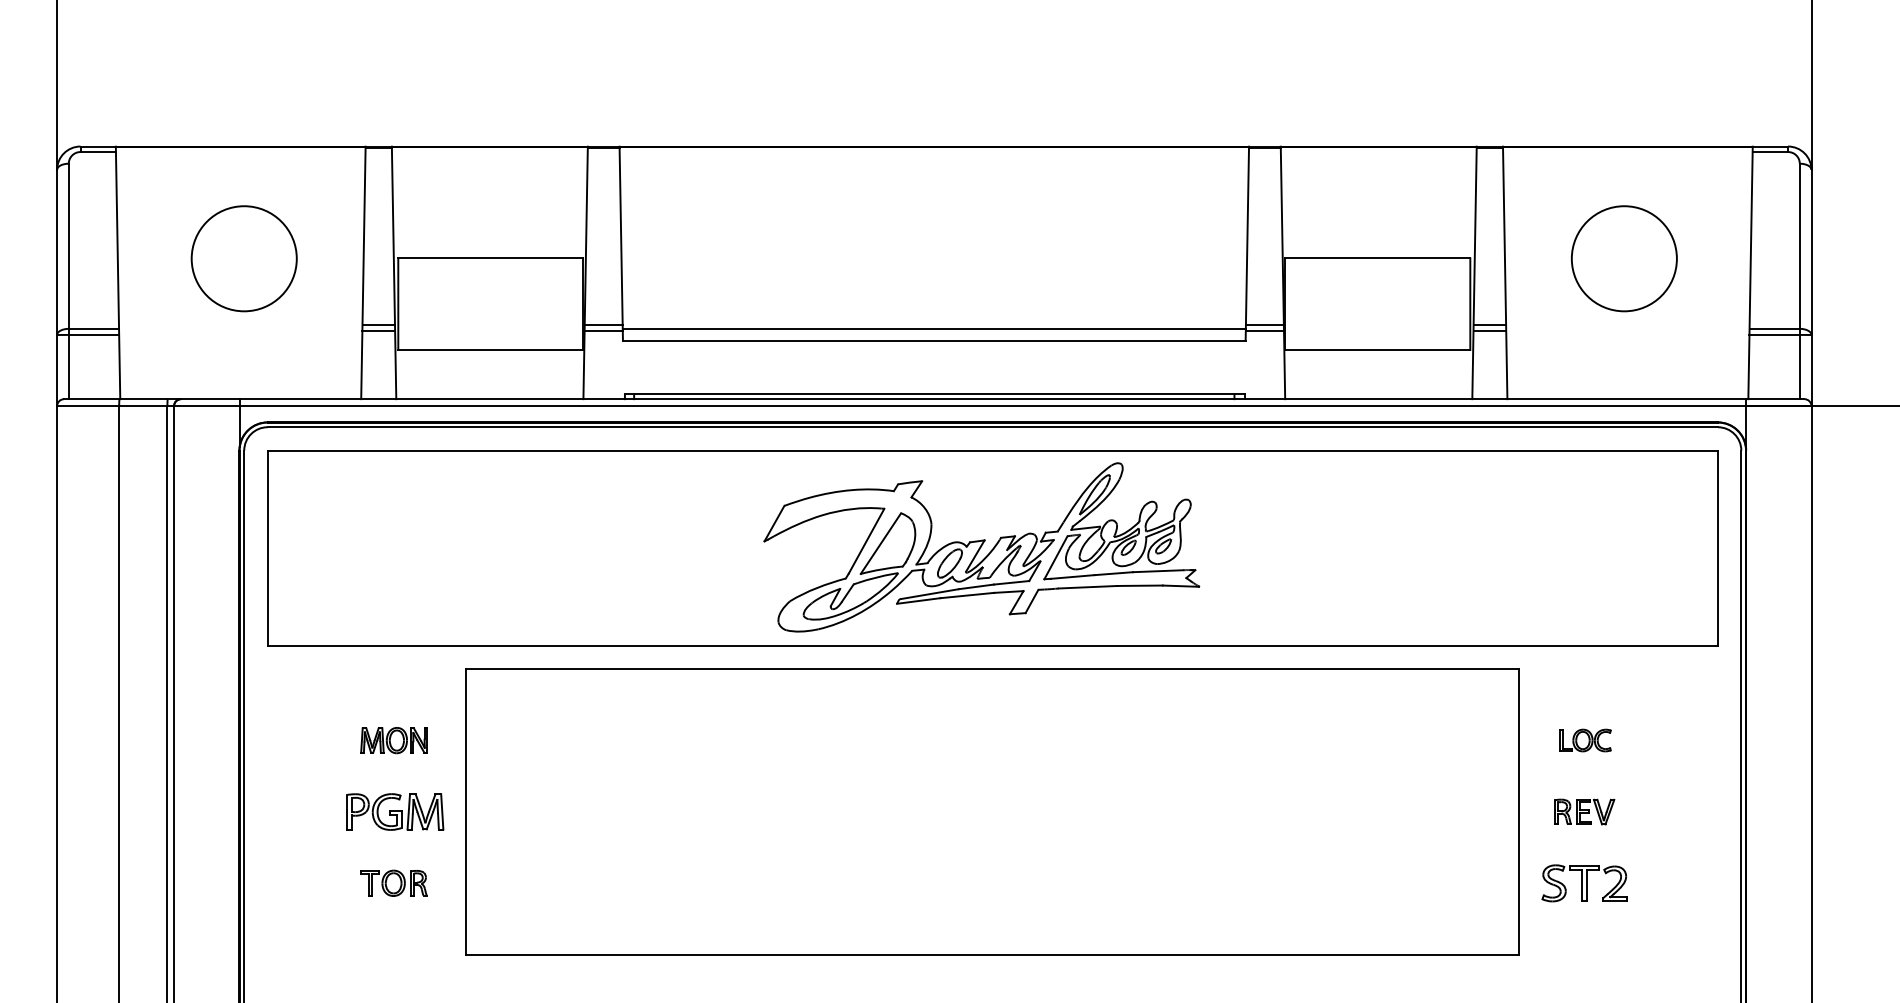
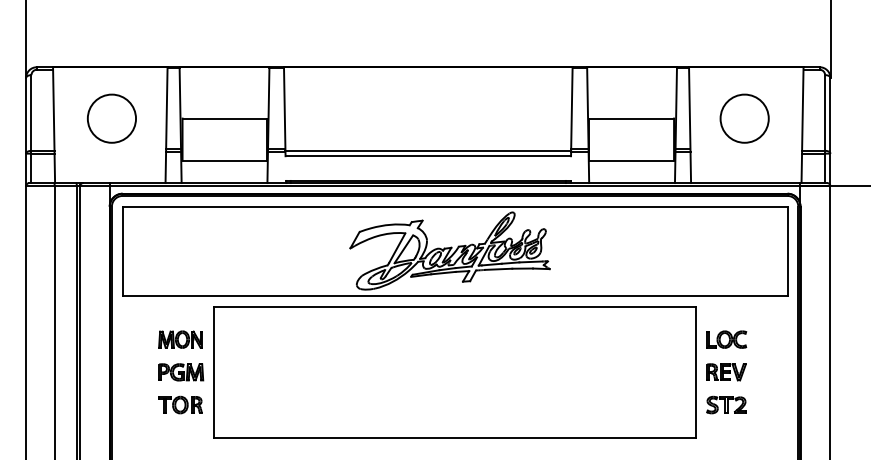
part: (393, 740) -> (180, 339), size x1.43
part: (1584, 740) -> (726, 339), size x1.67
part: (1584, 812) -> (726, 372), size x1.43
part: (393, 882) -> (180, 404), size x1.43

